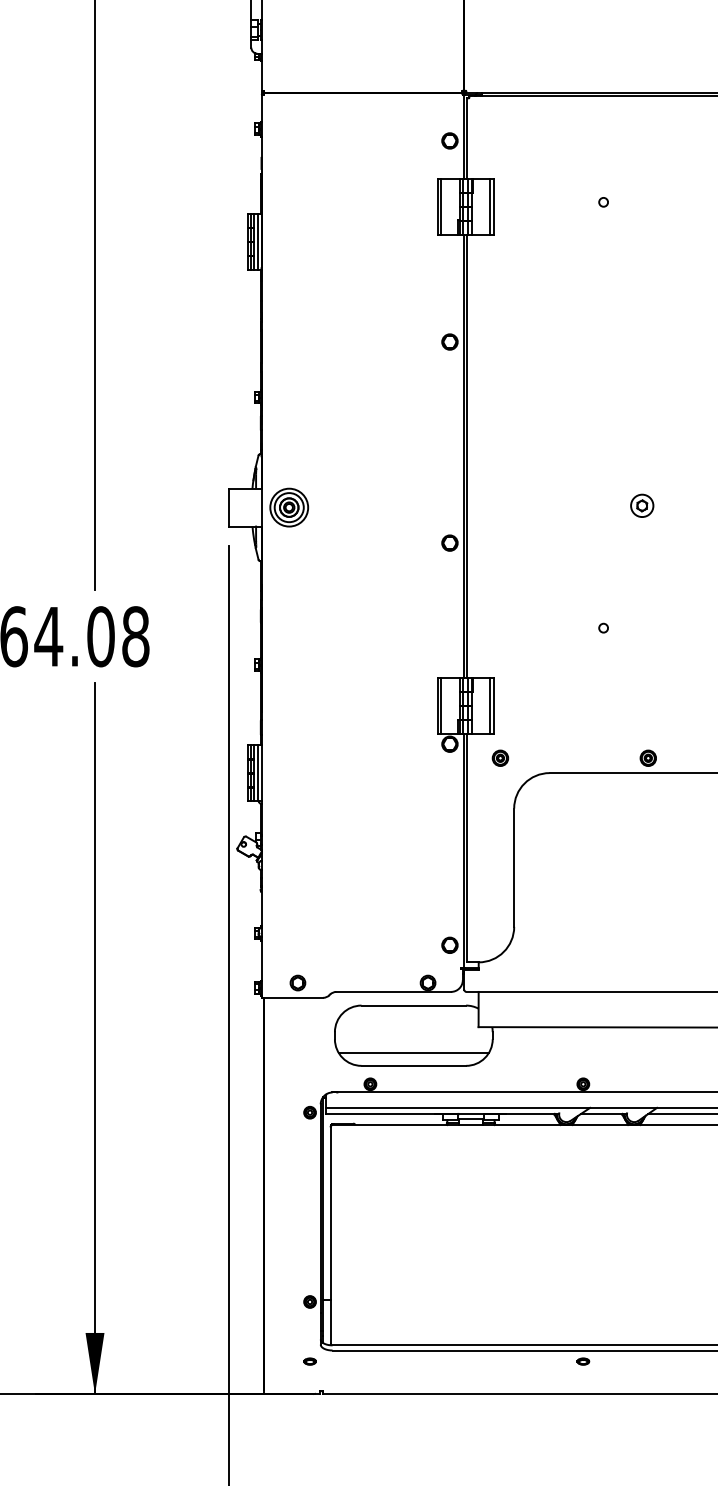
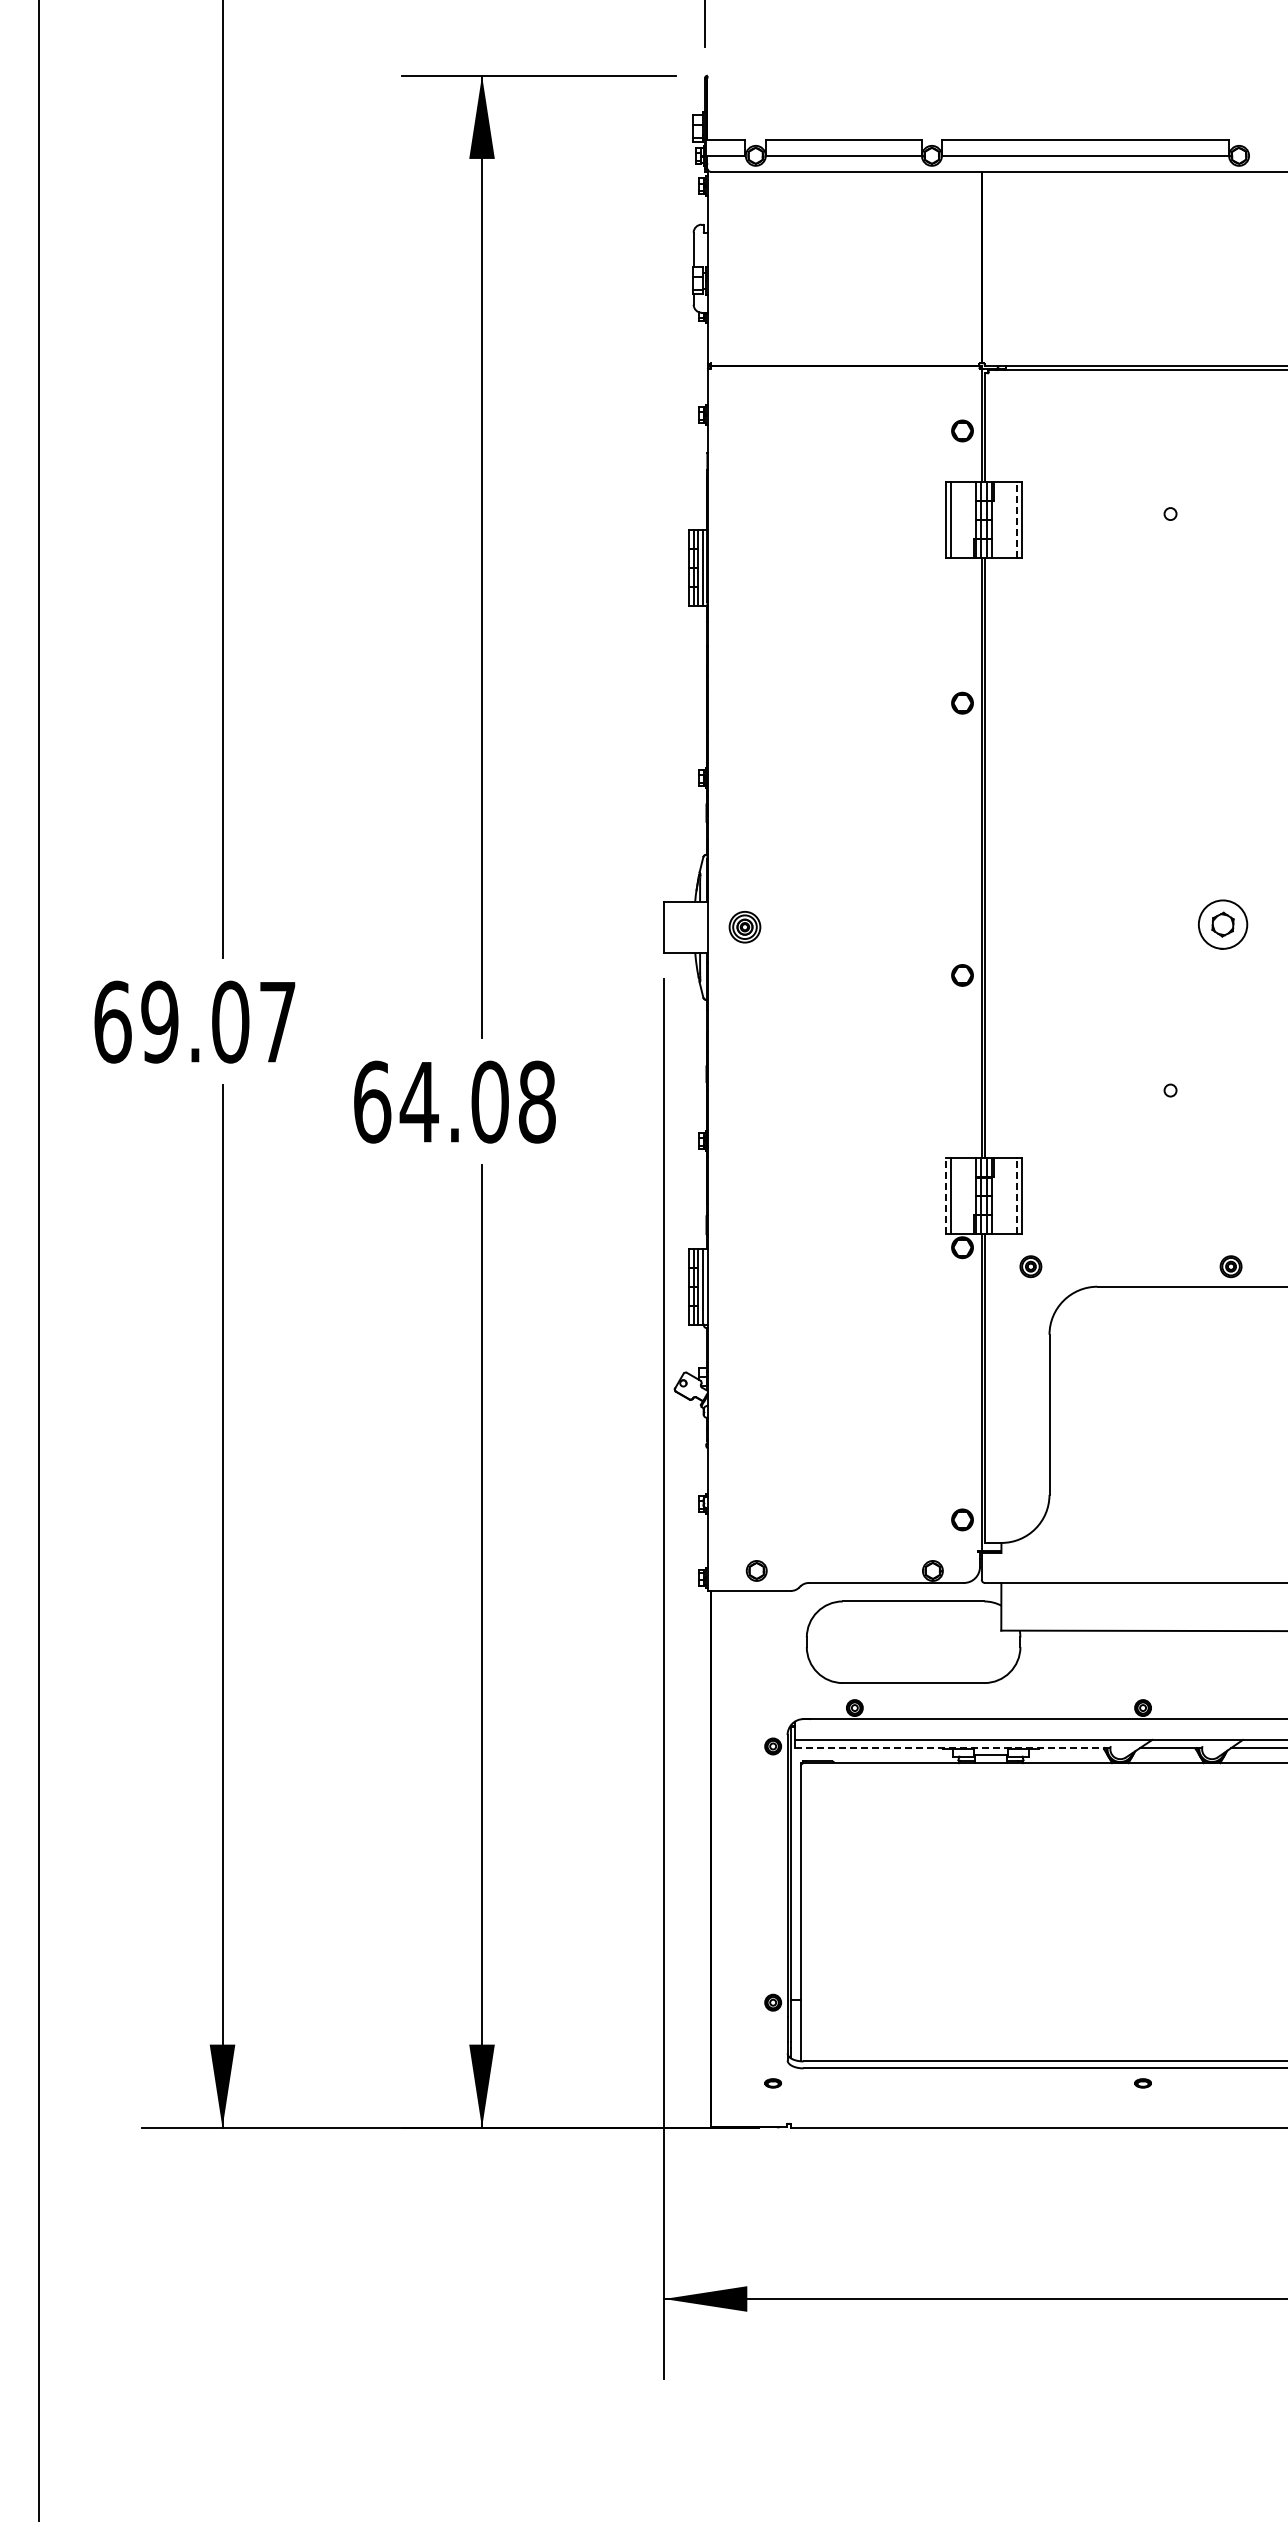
line: (489, 206) -> (1016, 519), solid -> dashed
part: (288, 506) -> (744, 926), size x0.6
part: (641, 506) -> (1222, 925), size x1.6
line: (438, 705) -> (946, 1195), solid -> dashed
line: (489, 705) -> (1016, 1195), solid -> dashed
line: (413, 1052) -> (913, 1665), removed
line: (442, 1114) -> (952, 1748), solid -> dashed

